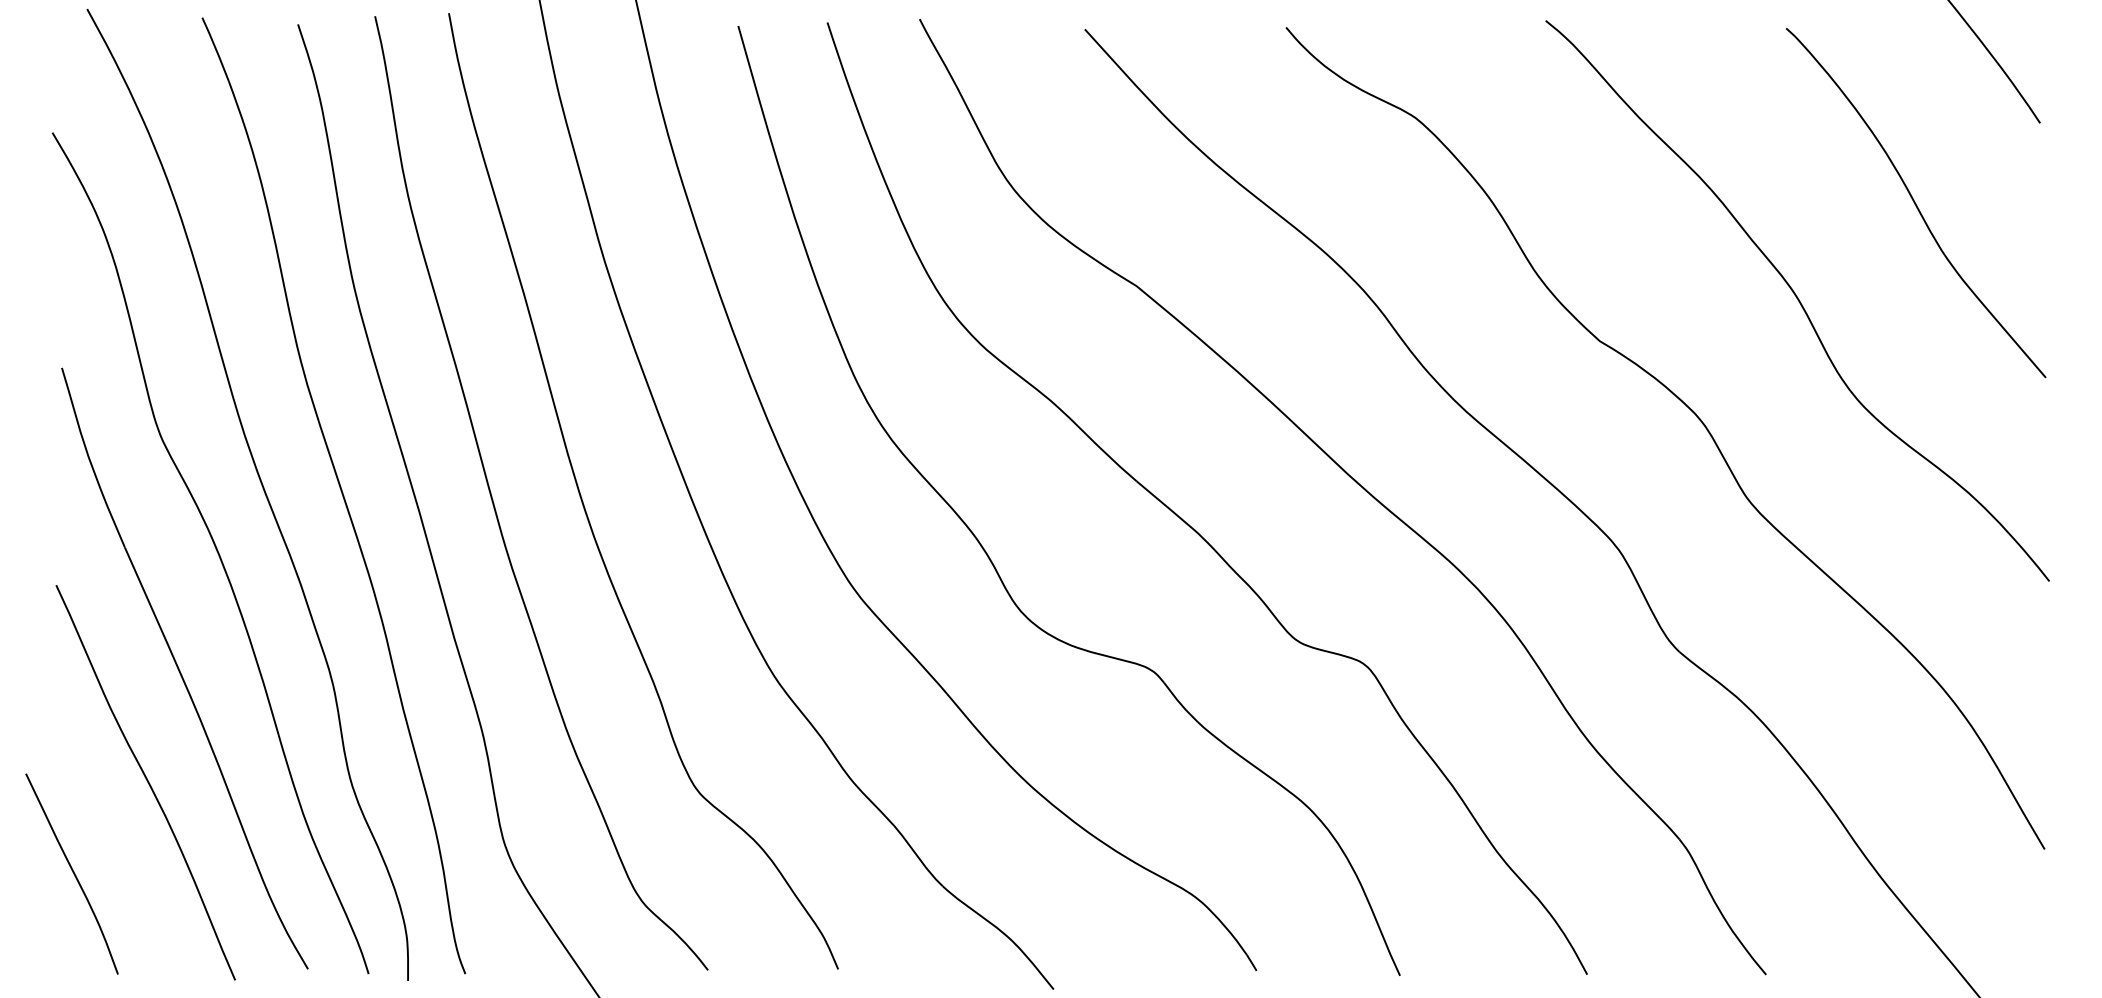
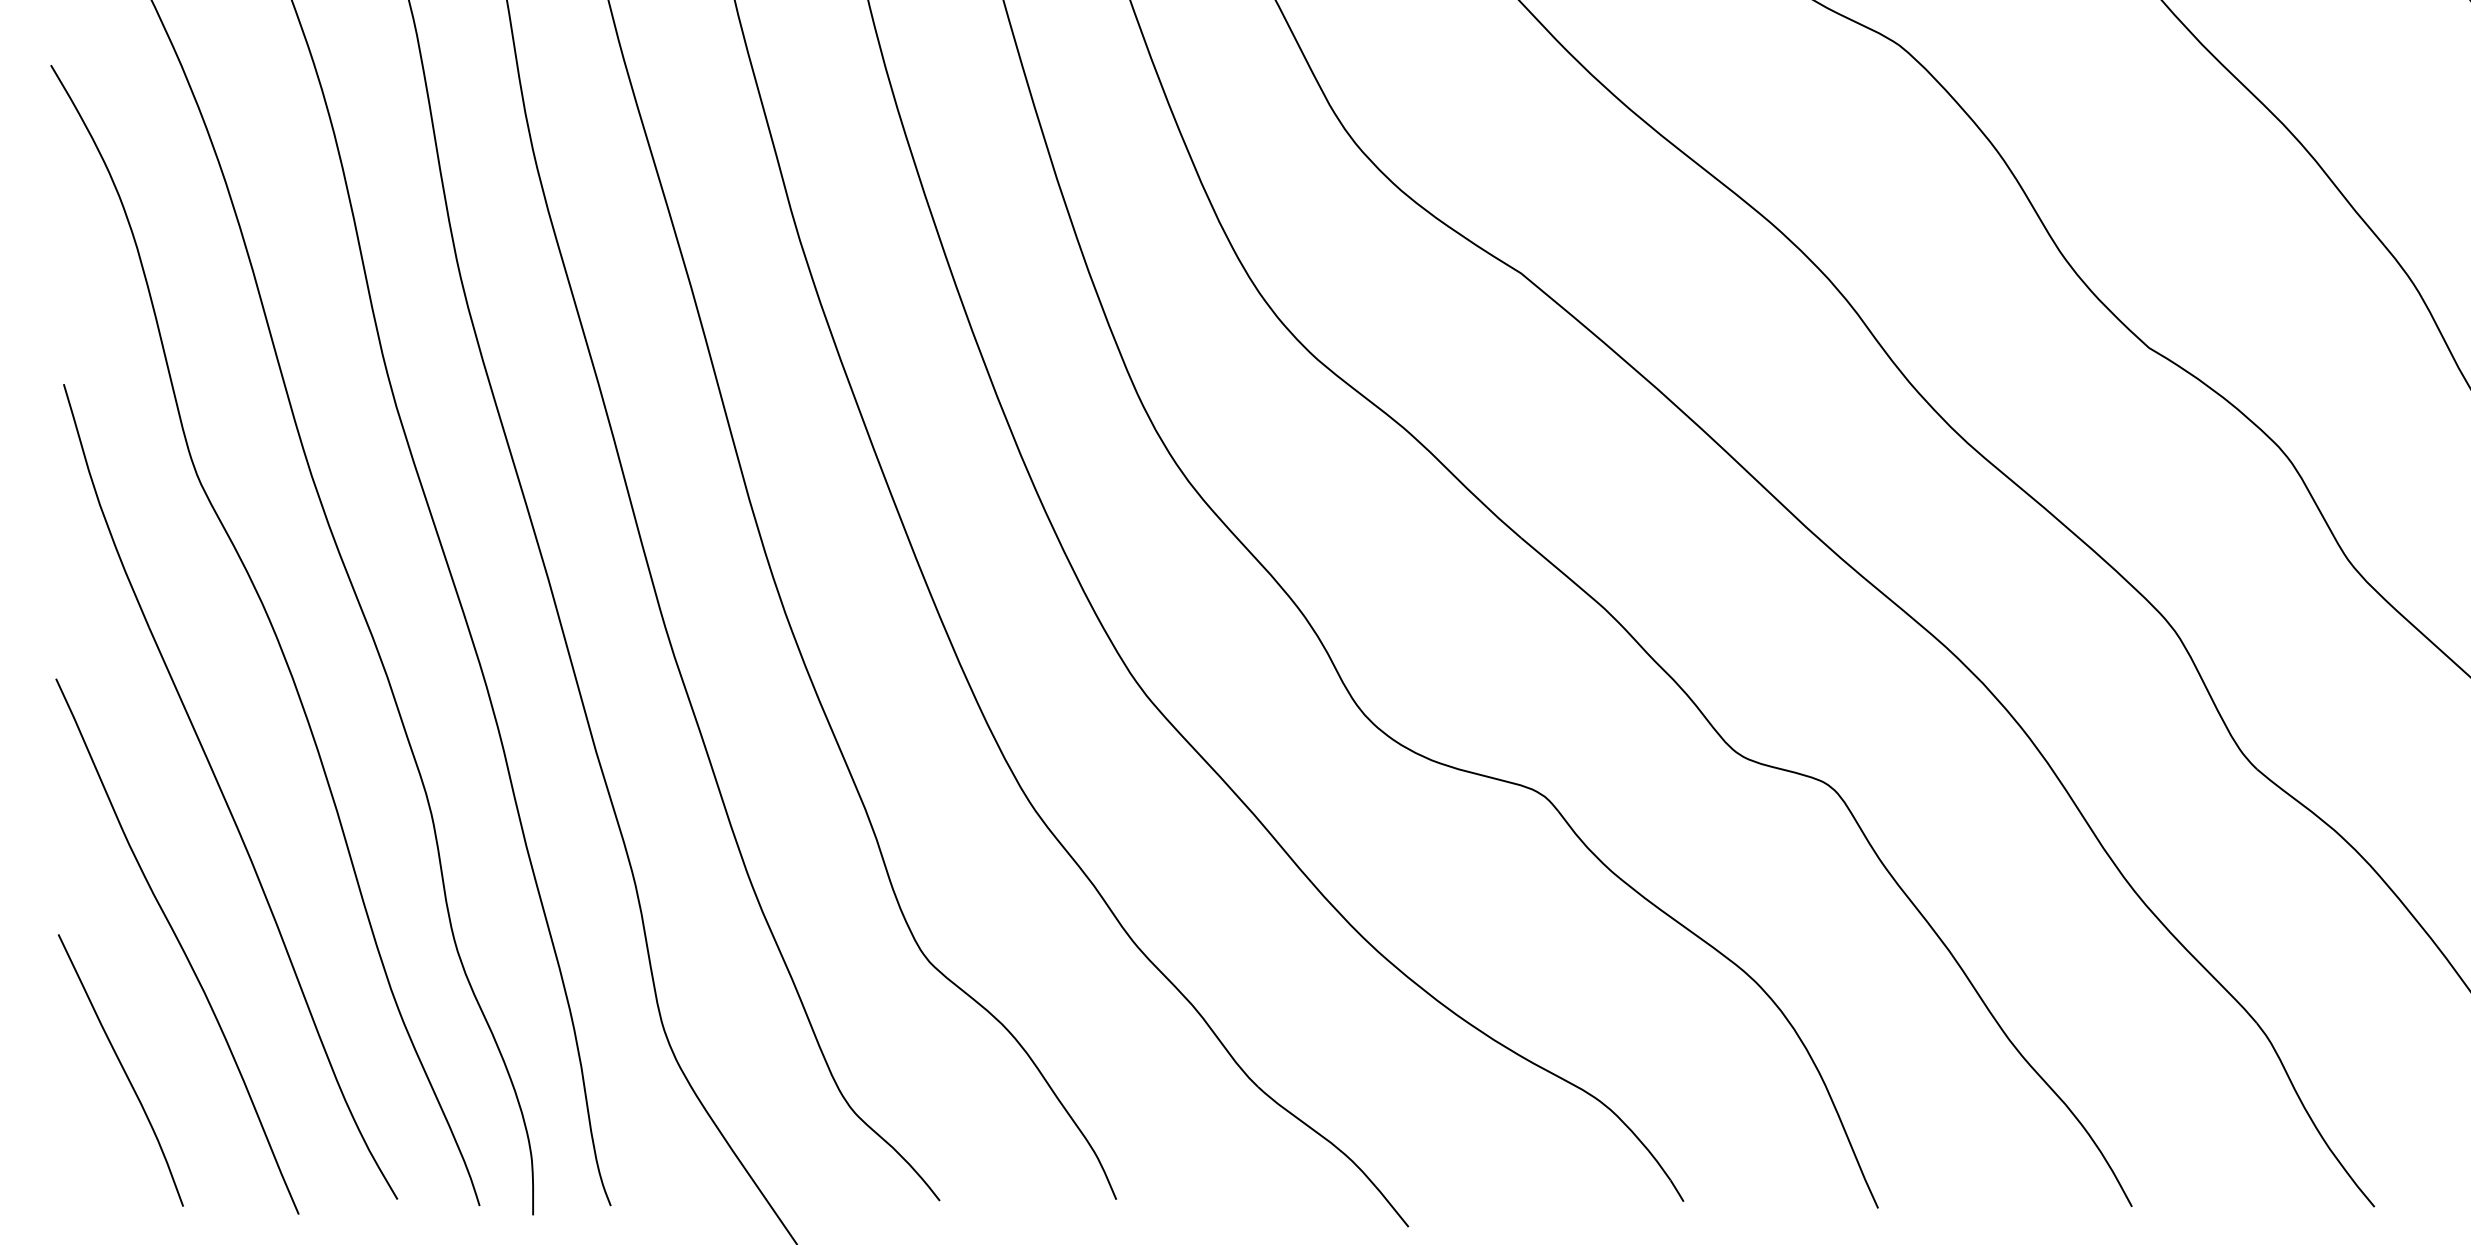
curve: (72, 872) -> (121, 1068), moved

